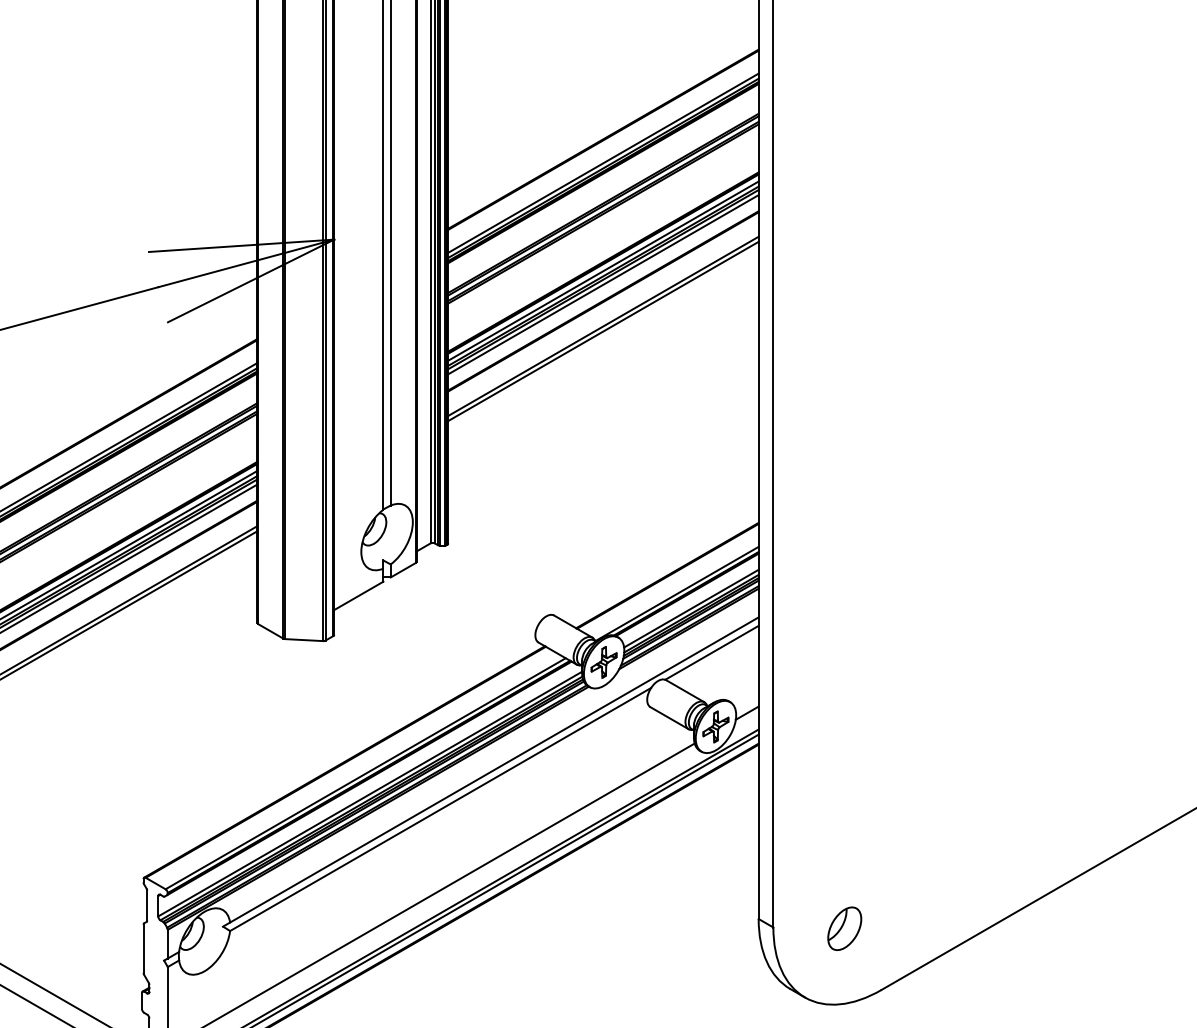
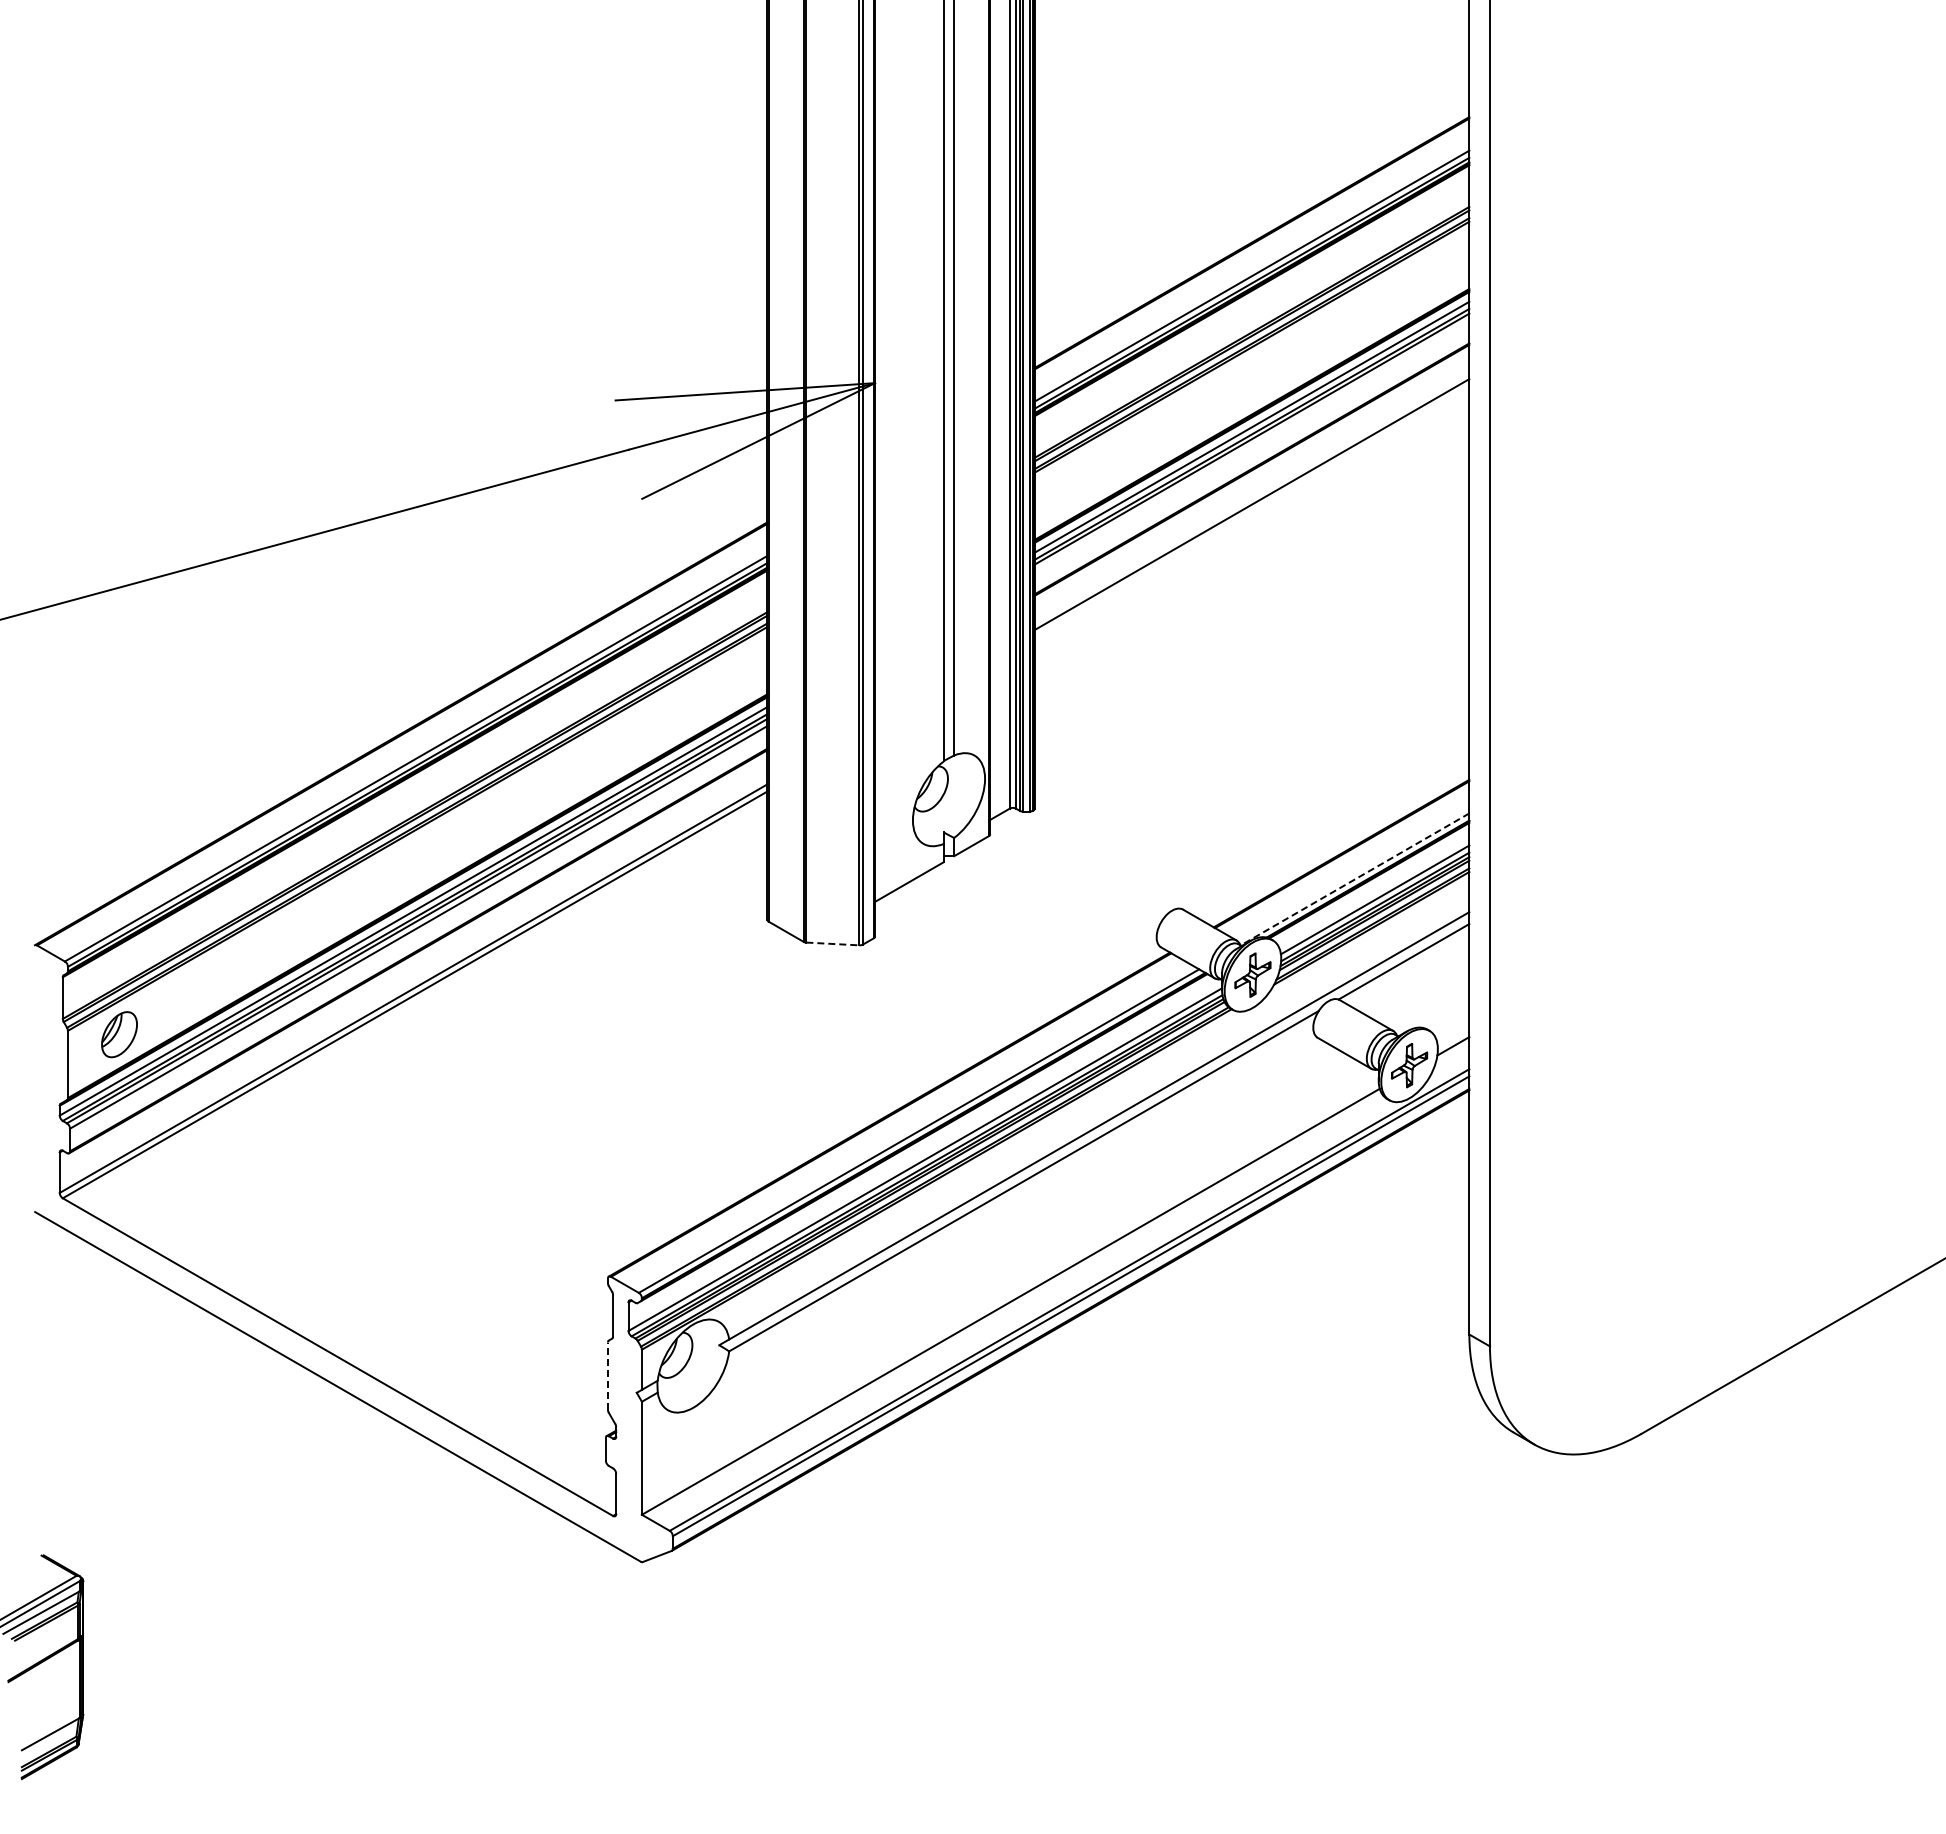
line: (603, 284) -> (1251, 445), removed
line: (603, 331) -> (1251, 511), removed
line: (676, 594) -> (1354, 879), solid -> dashed
line: (303, 639) -> (832, 943), solid -> dashed
part: (844, 928) -> (1589, 1348), removed
line: (143, 948) -> (607, 1376), solid -> dashed

